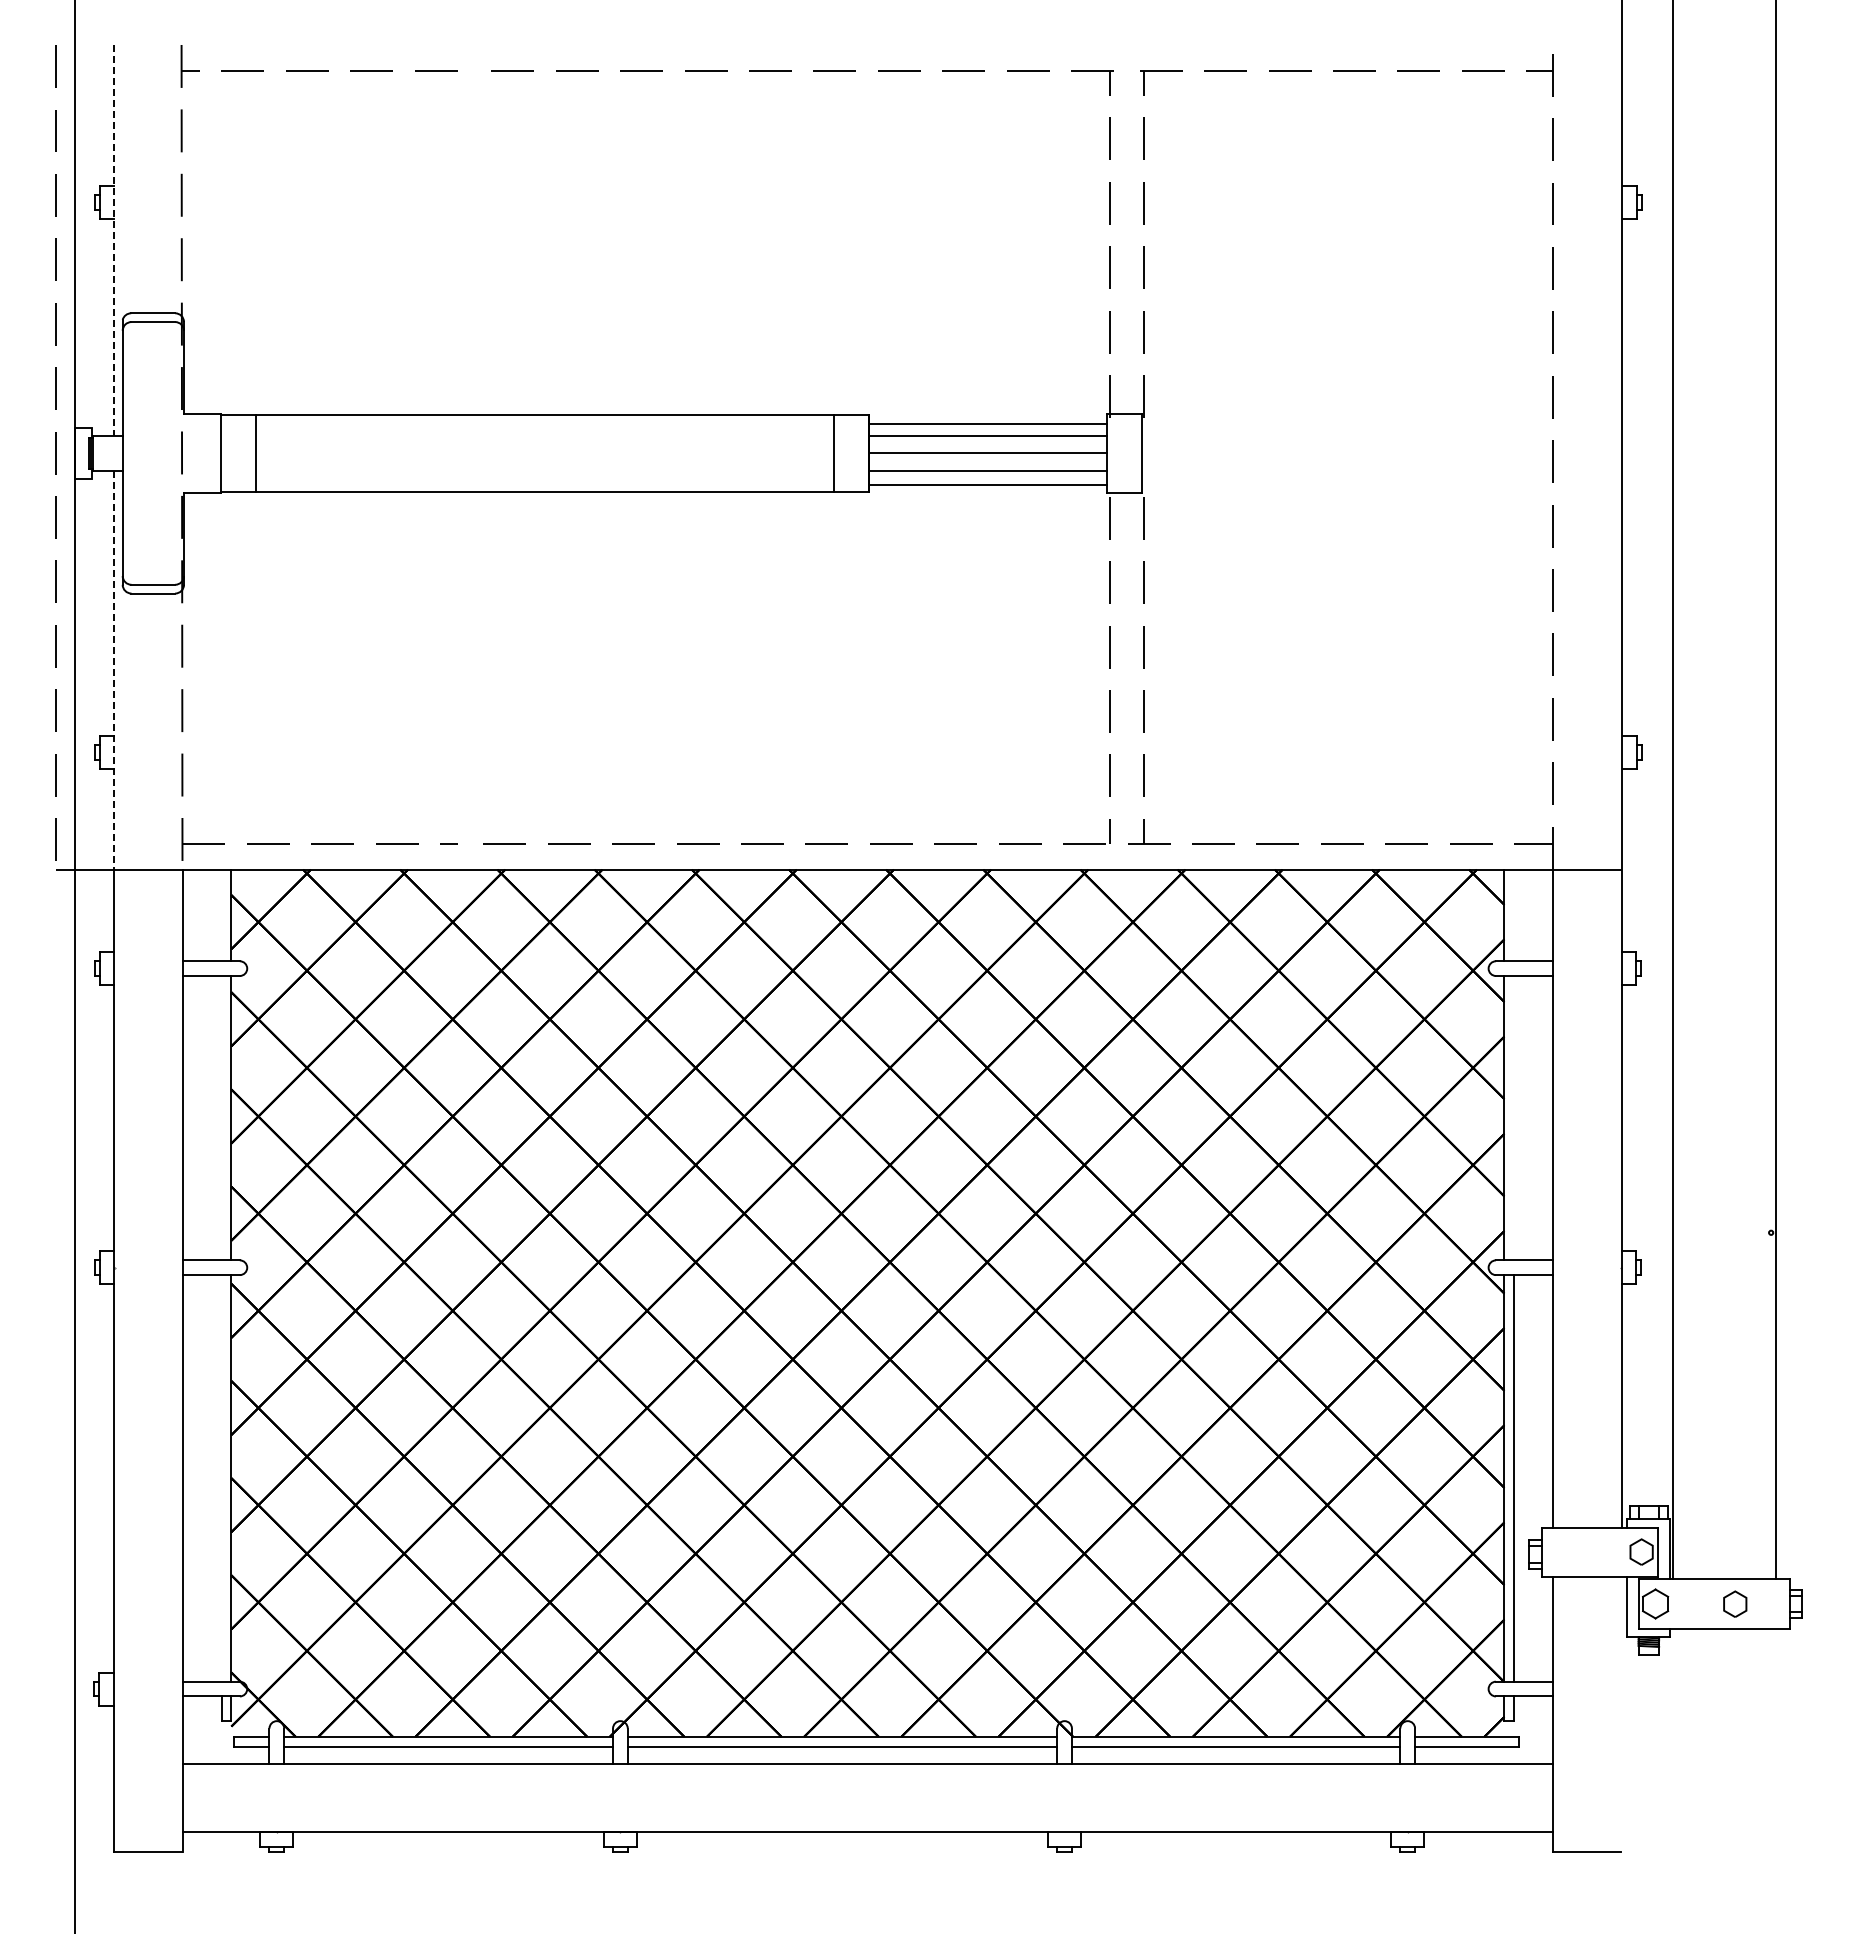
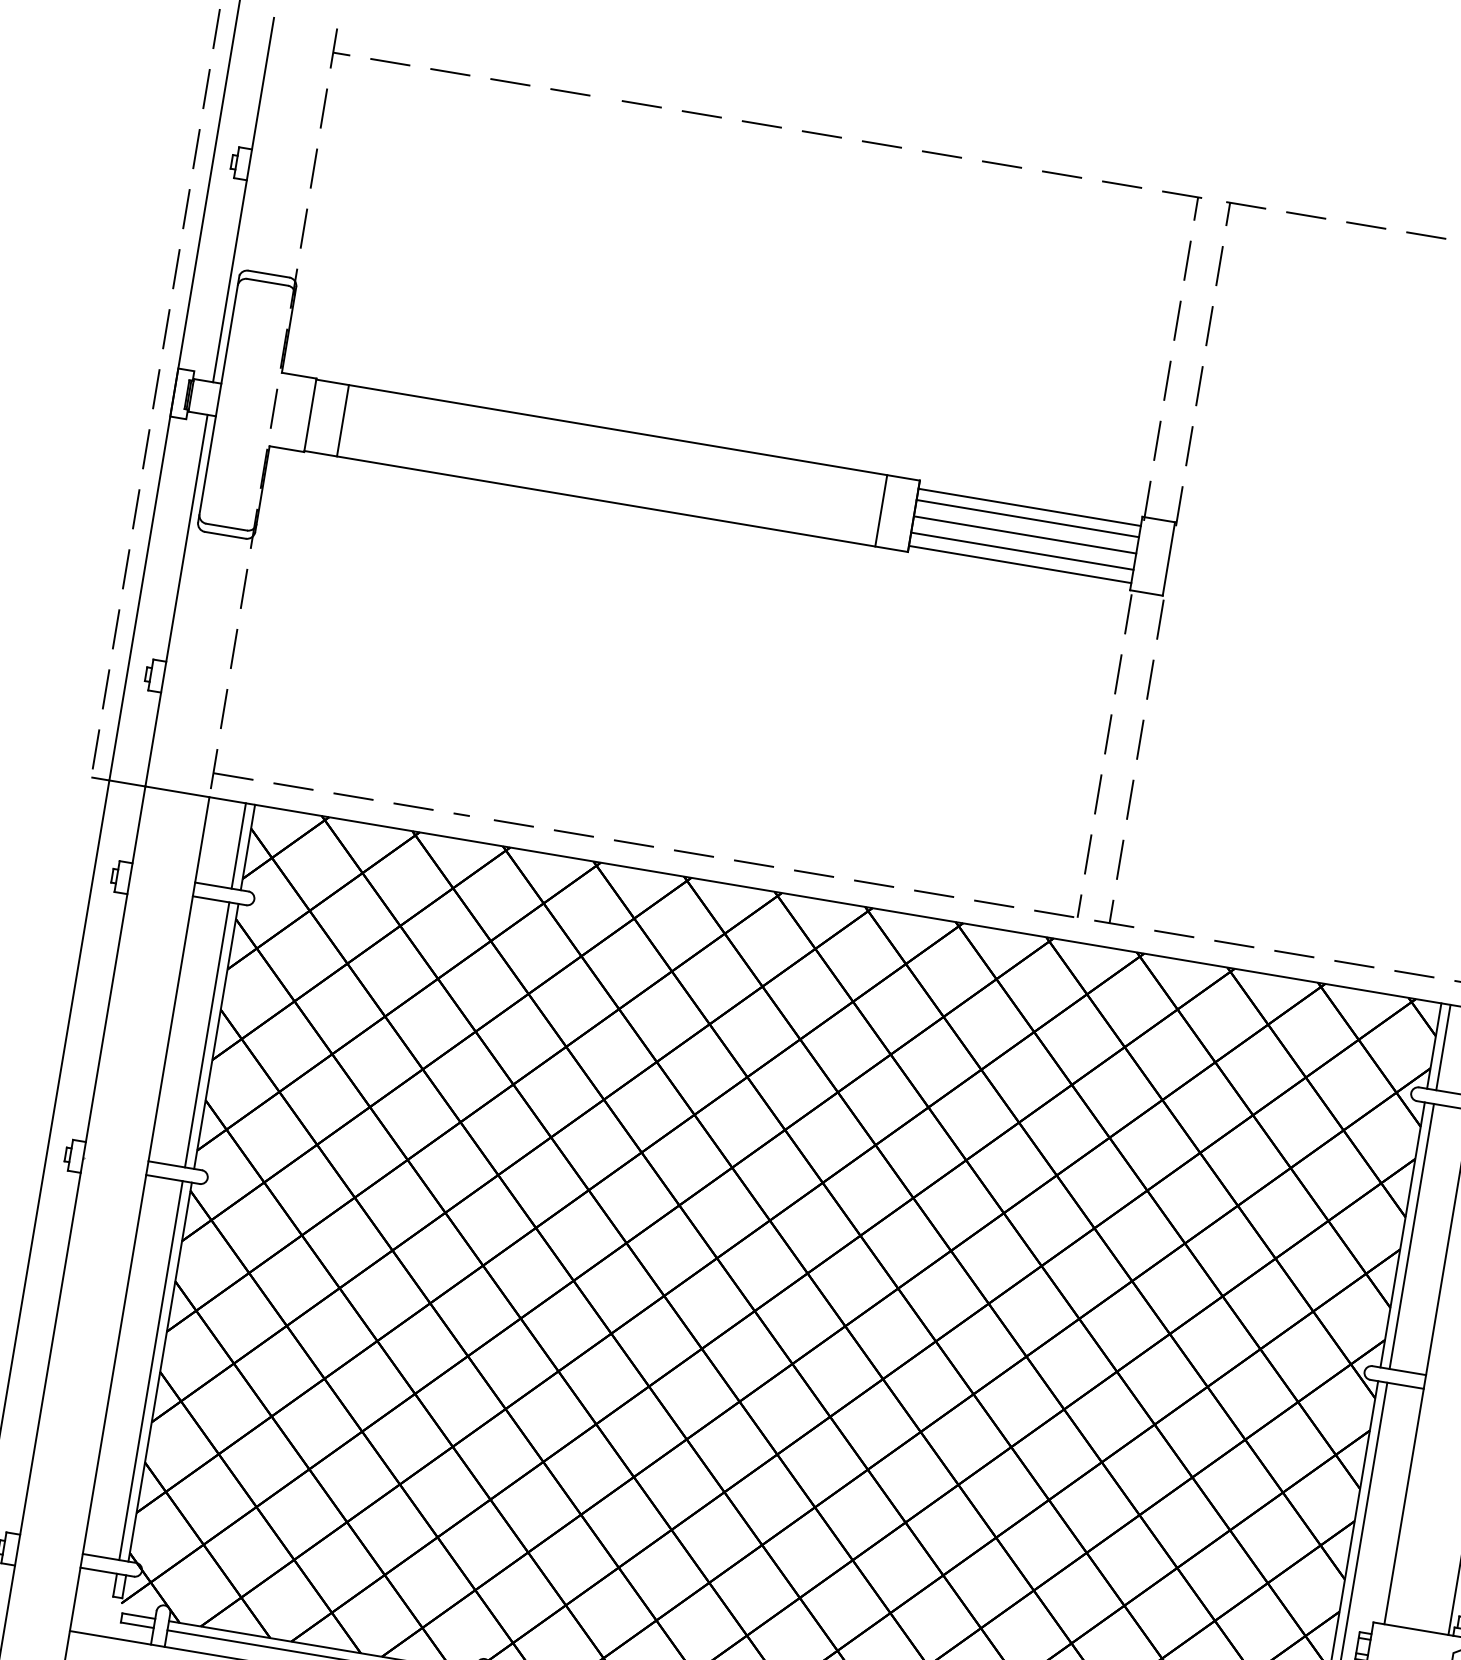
line: (113, 240) -> (243, 200), dashed -> solid
line: (113, 670) -> (176, 600), dashed -> solid
line: (221, 915) -> (238, 845), added
line: (1514, 915) -> (1443, 1047), added
line: (221, 1118) -> (206, 1035), added
line: (1514, 1118) -> (1411, 1236), added
line: (221, 1478) -> (150, 1370), added

